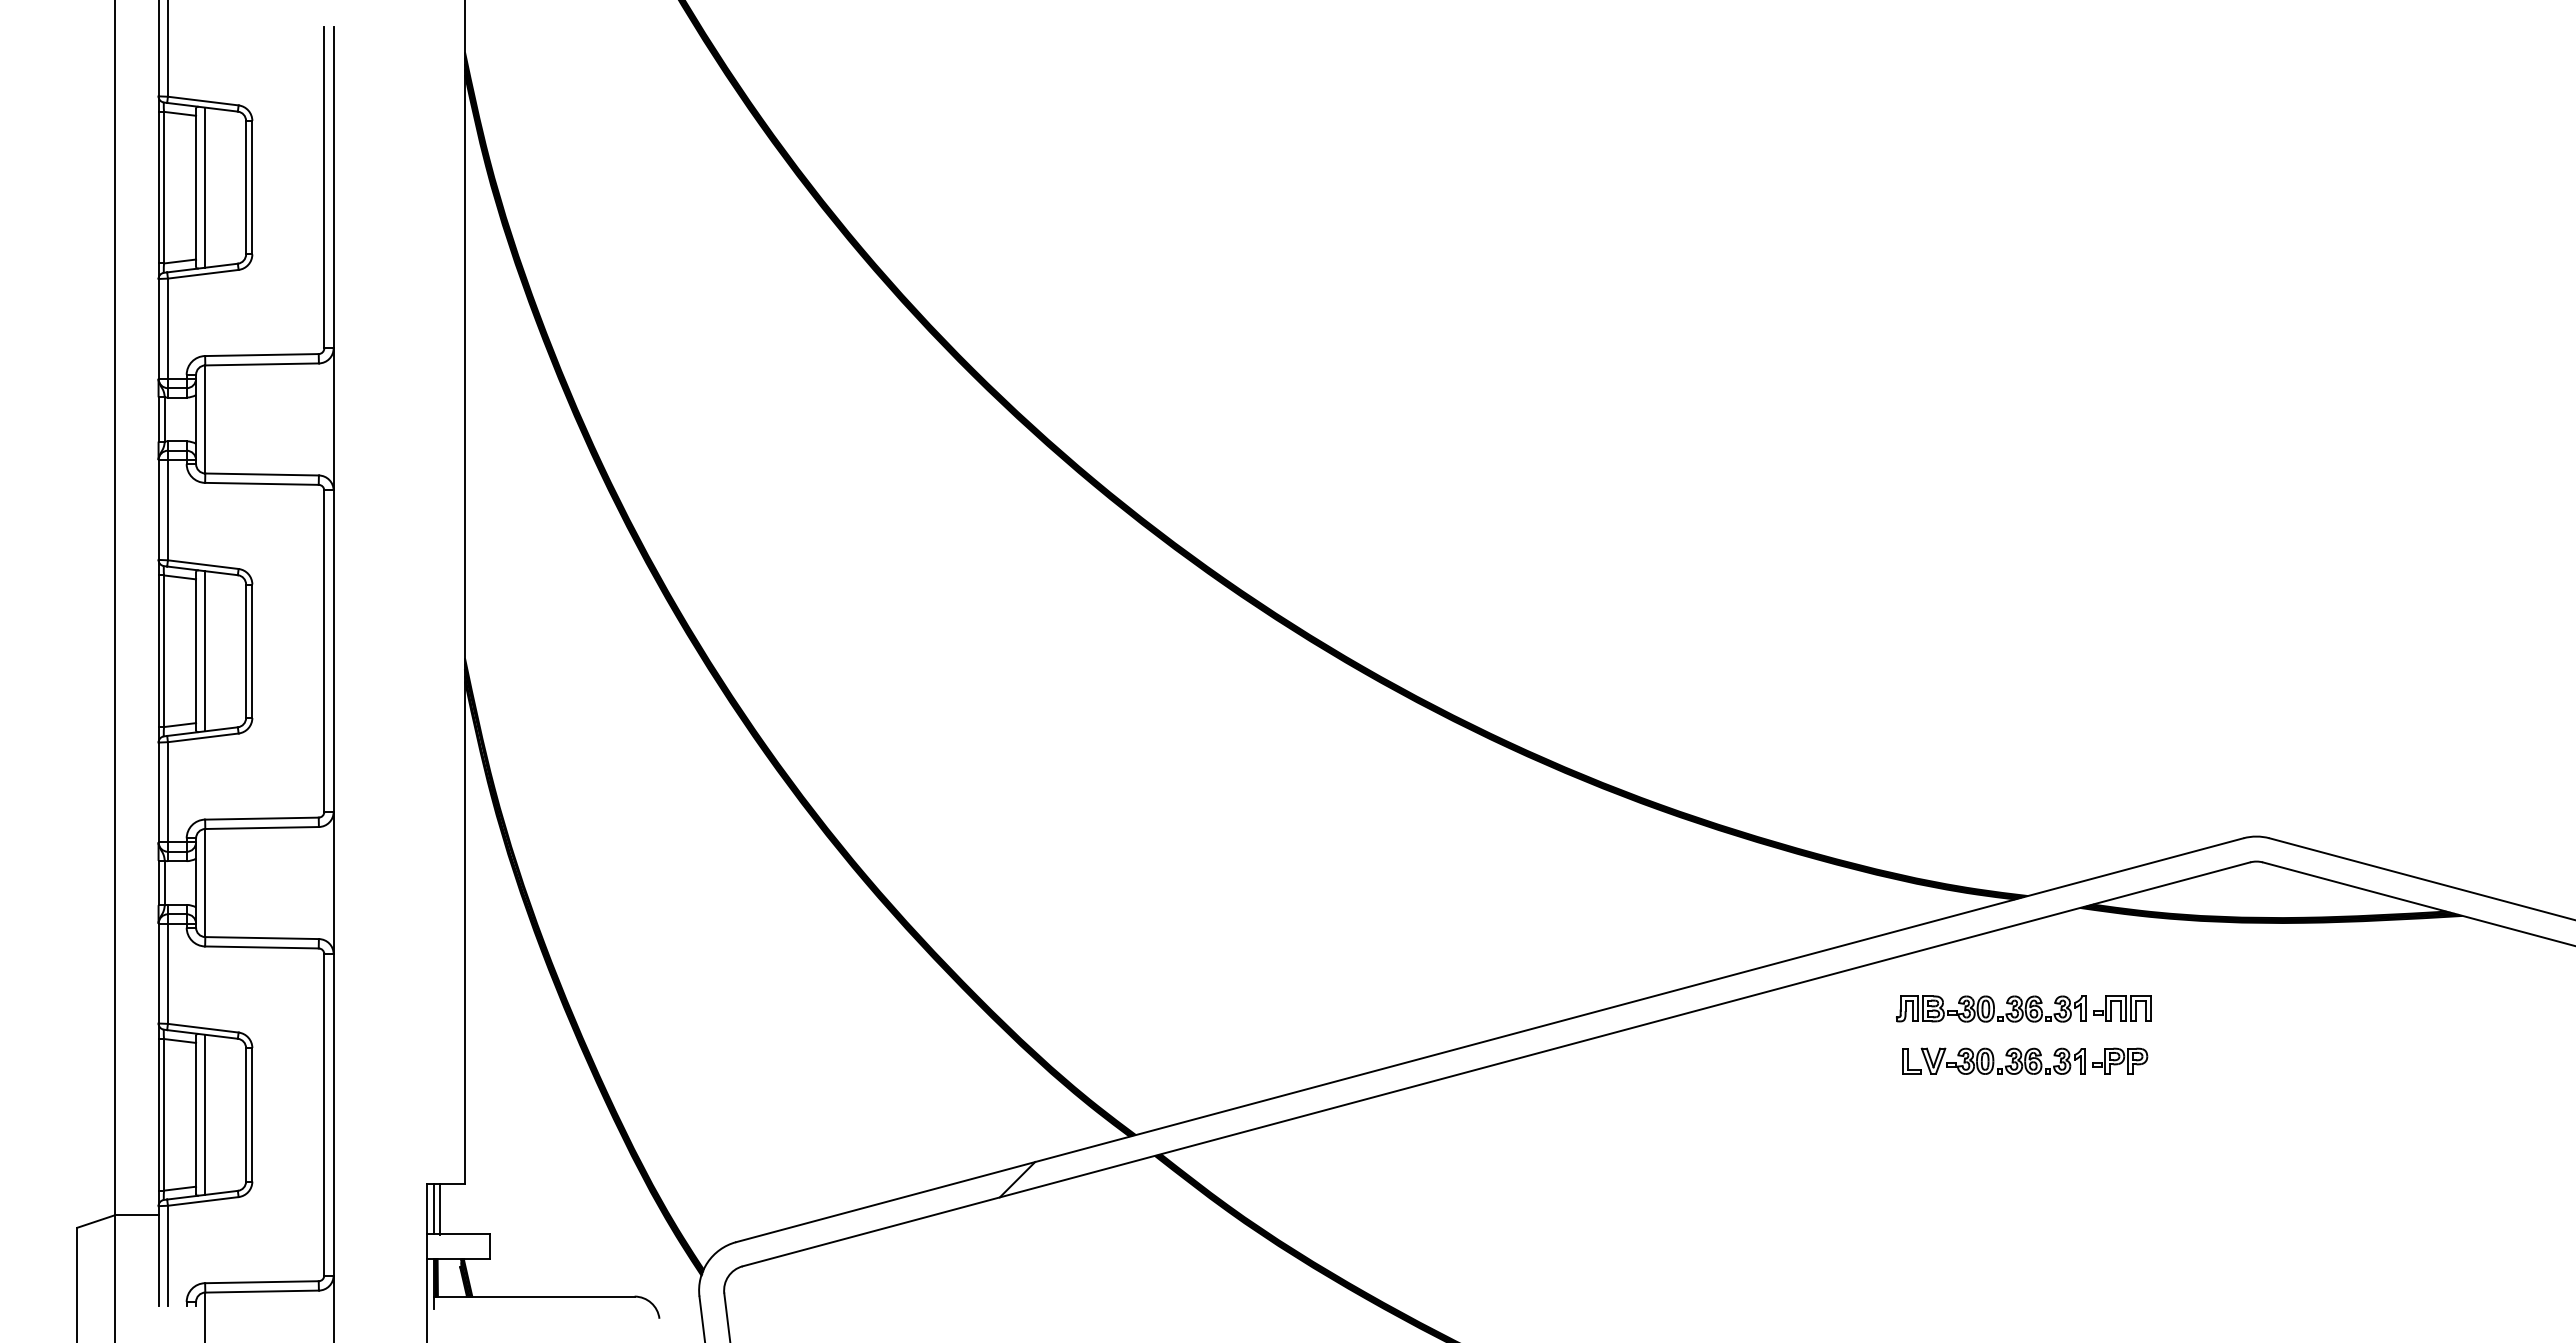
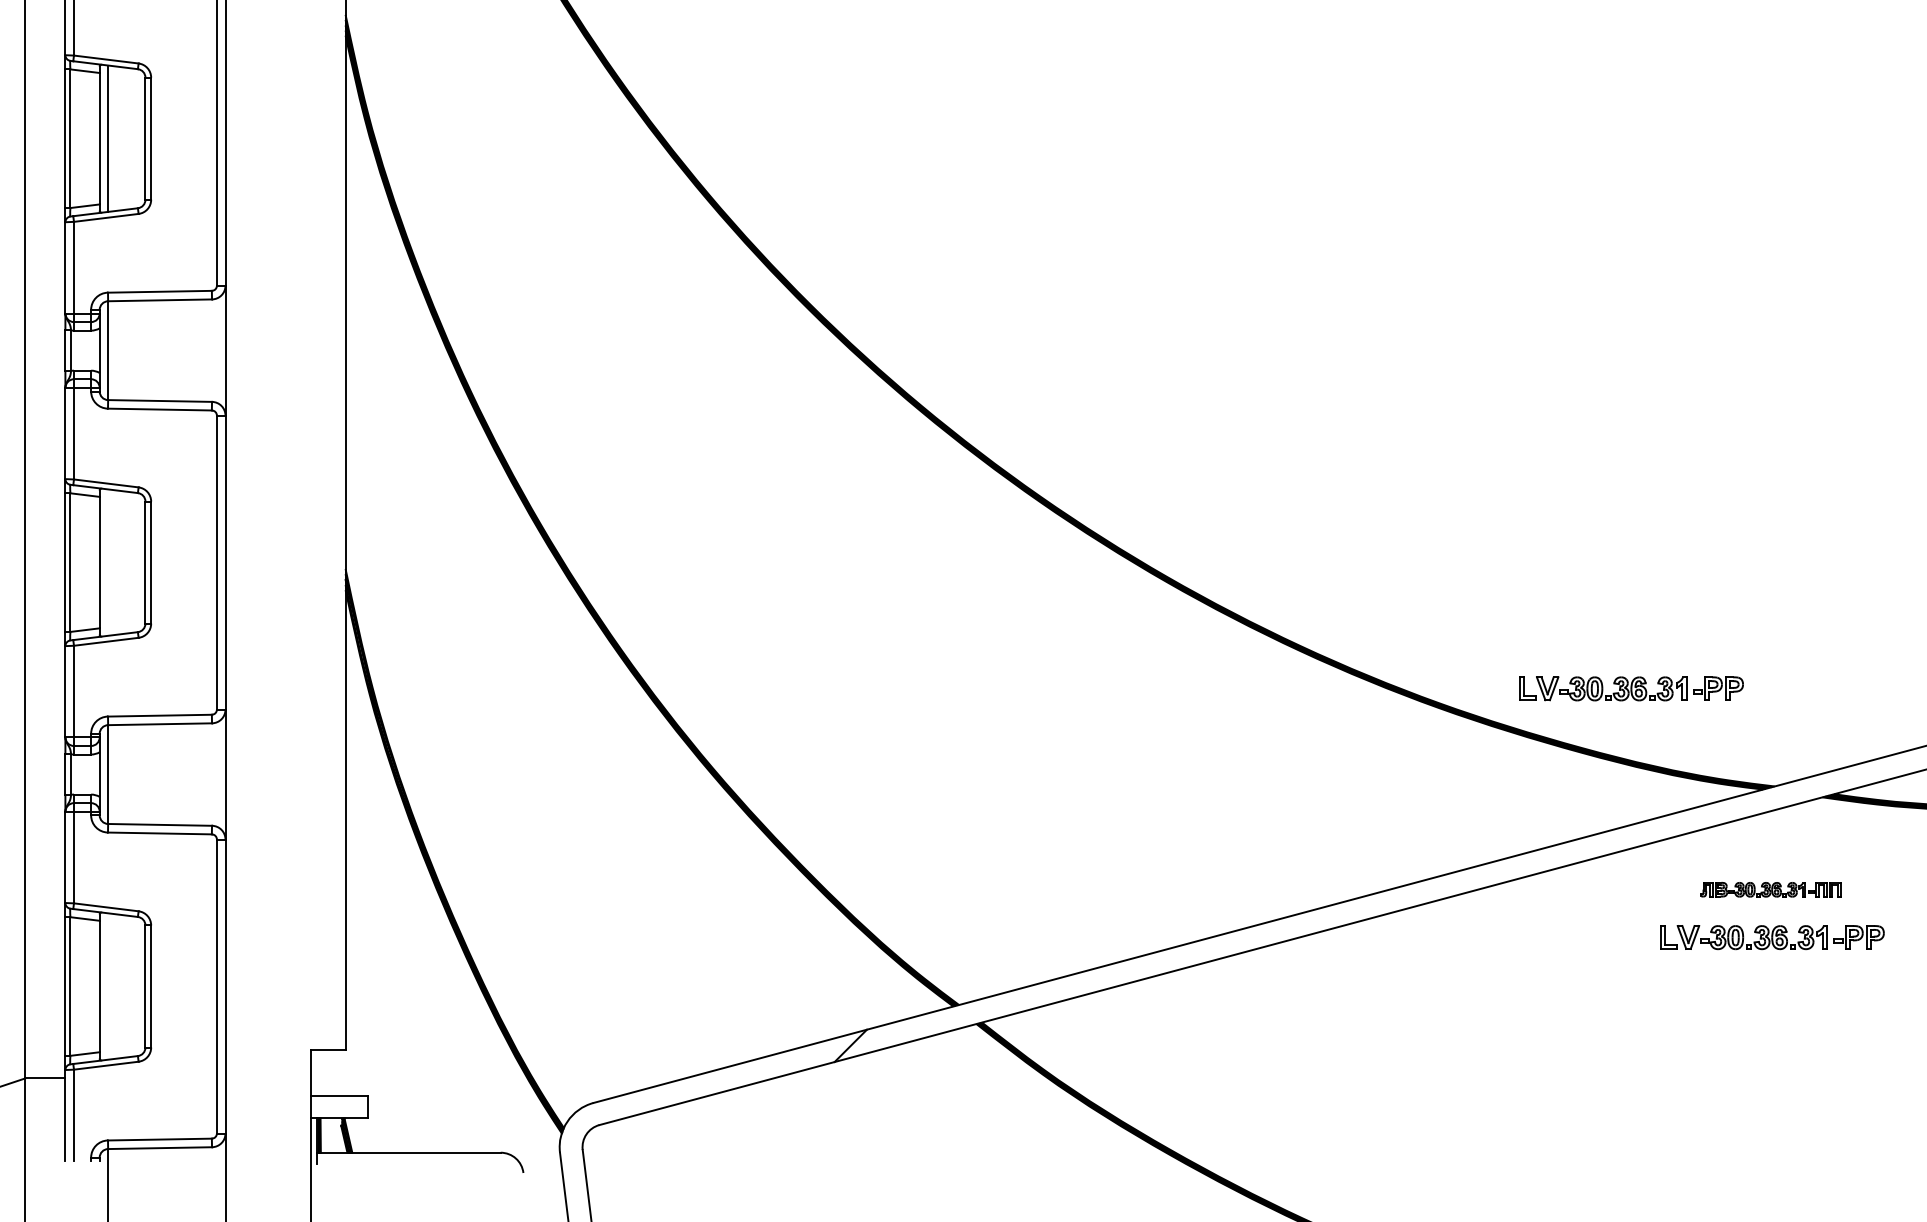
line: (205, 651) -> (108, 562), removed
part: (1871, 788) -> (1631, 688), added
part: (2023, 1008) -> (1770, 889), size x0.6
line: (205, 1114) -> (108, 986), removed
line: (433, 1209) -> (316, 1073), removed
line: (439, 1209) -> (322, 1073), removed

